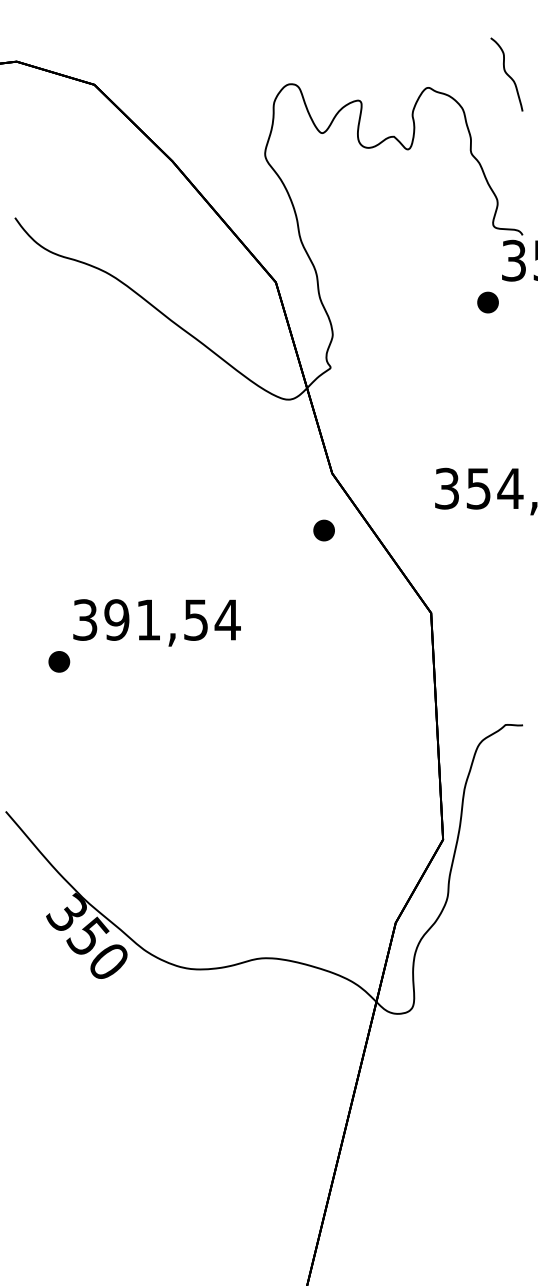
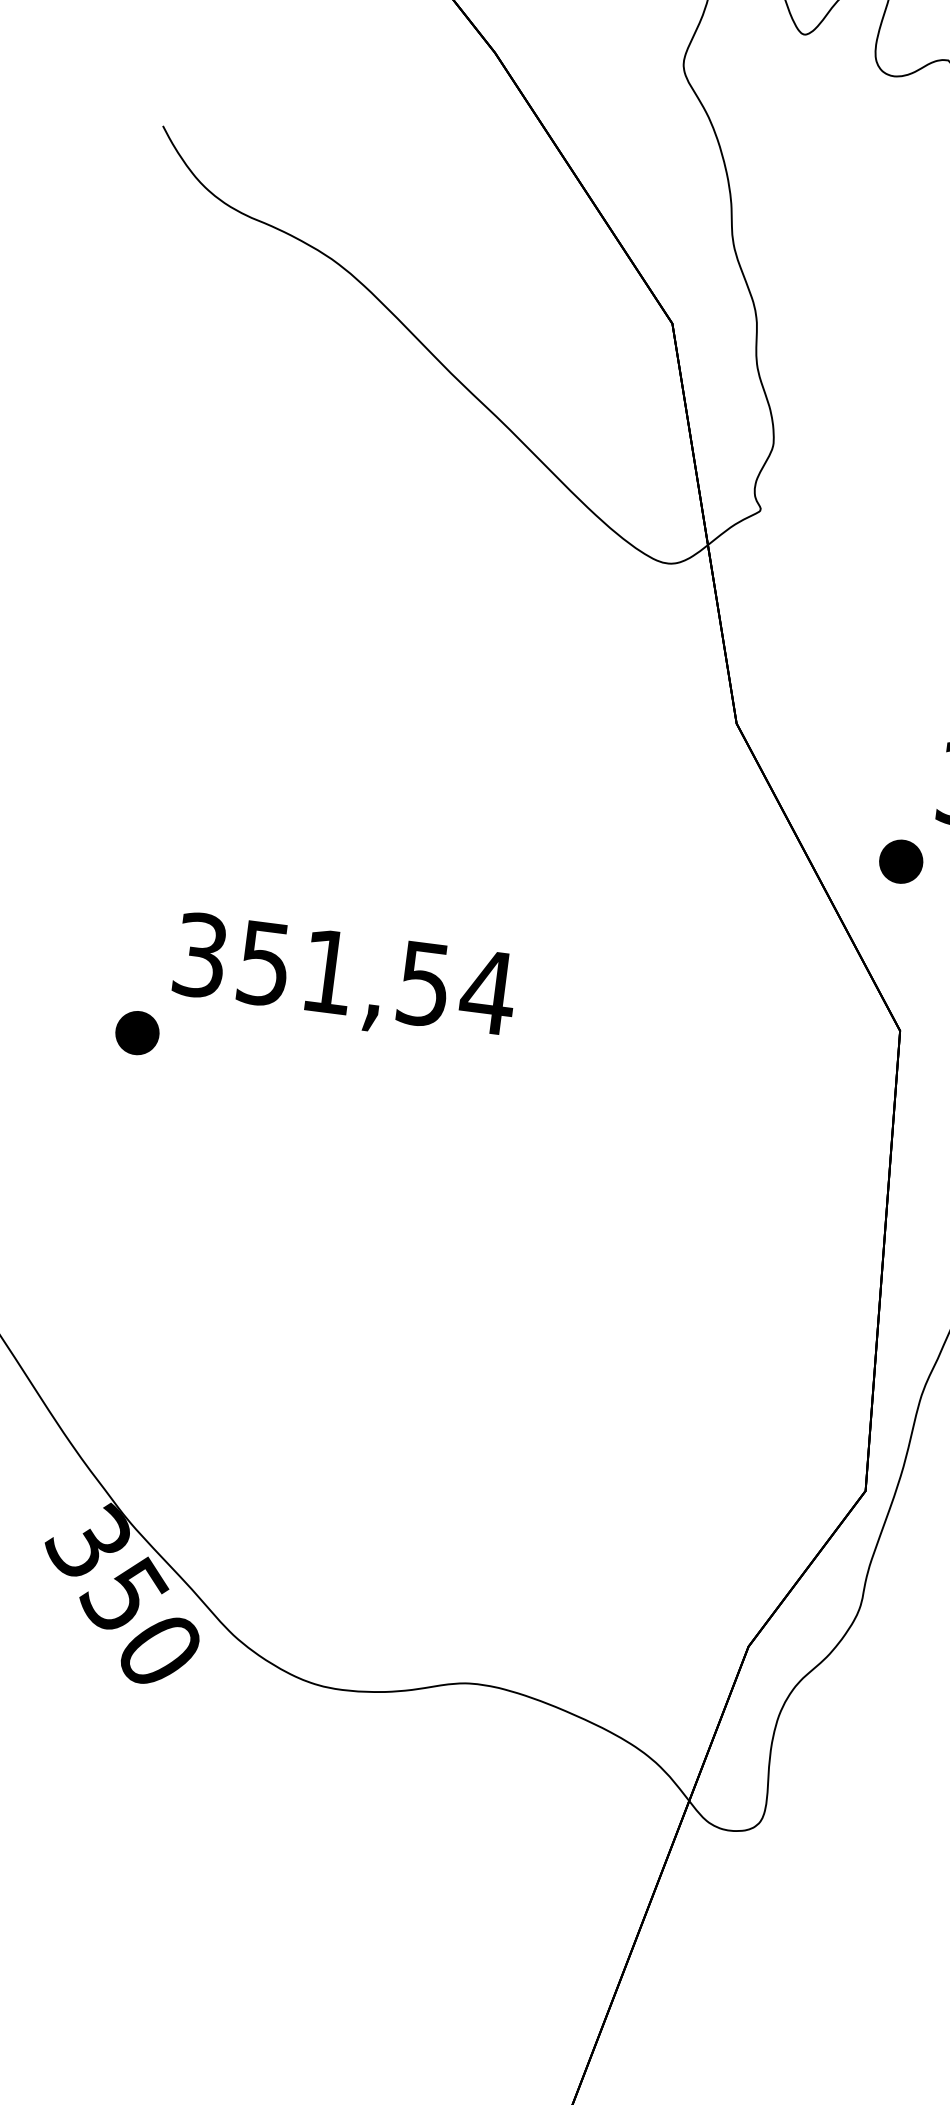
part: (323, 530) -> (899, 861), moved
text: (116, 619) -> (263, 962), 391,54 -> 351,54

